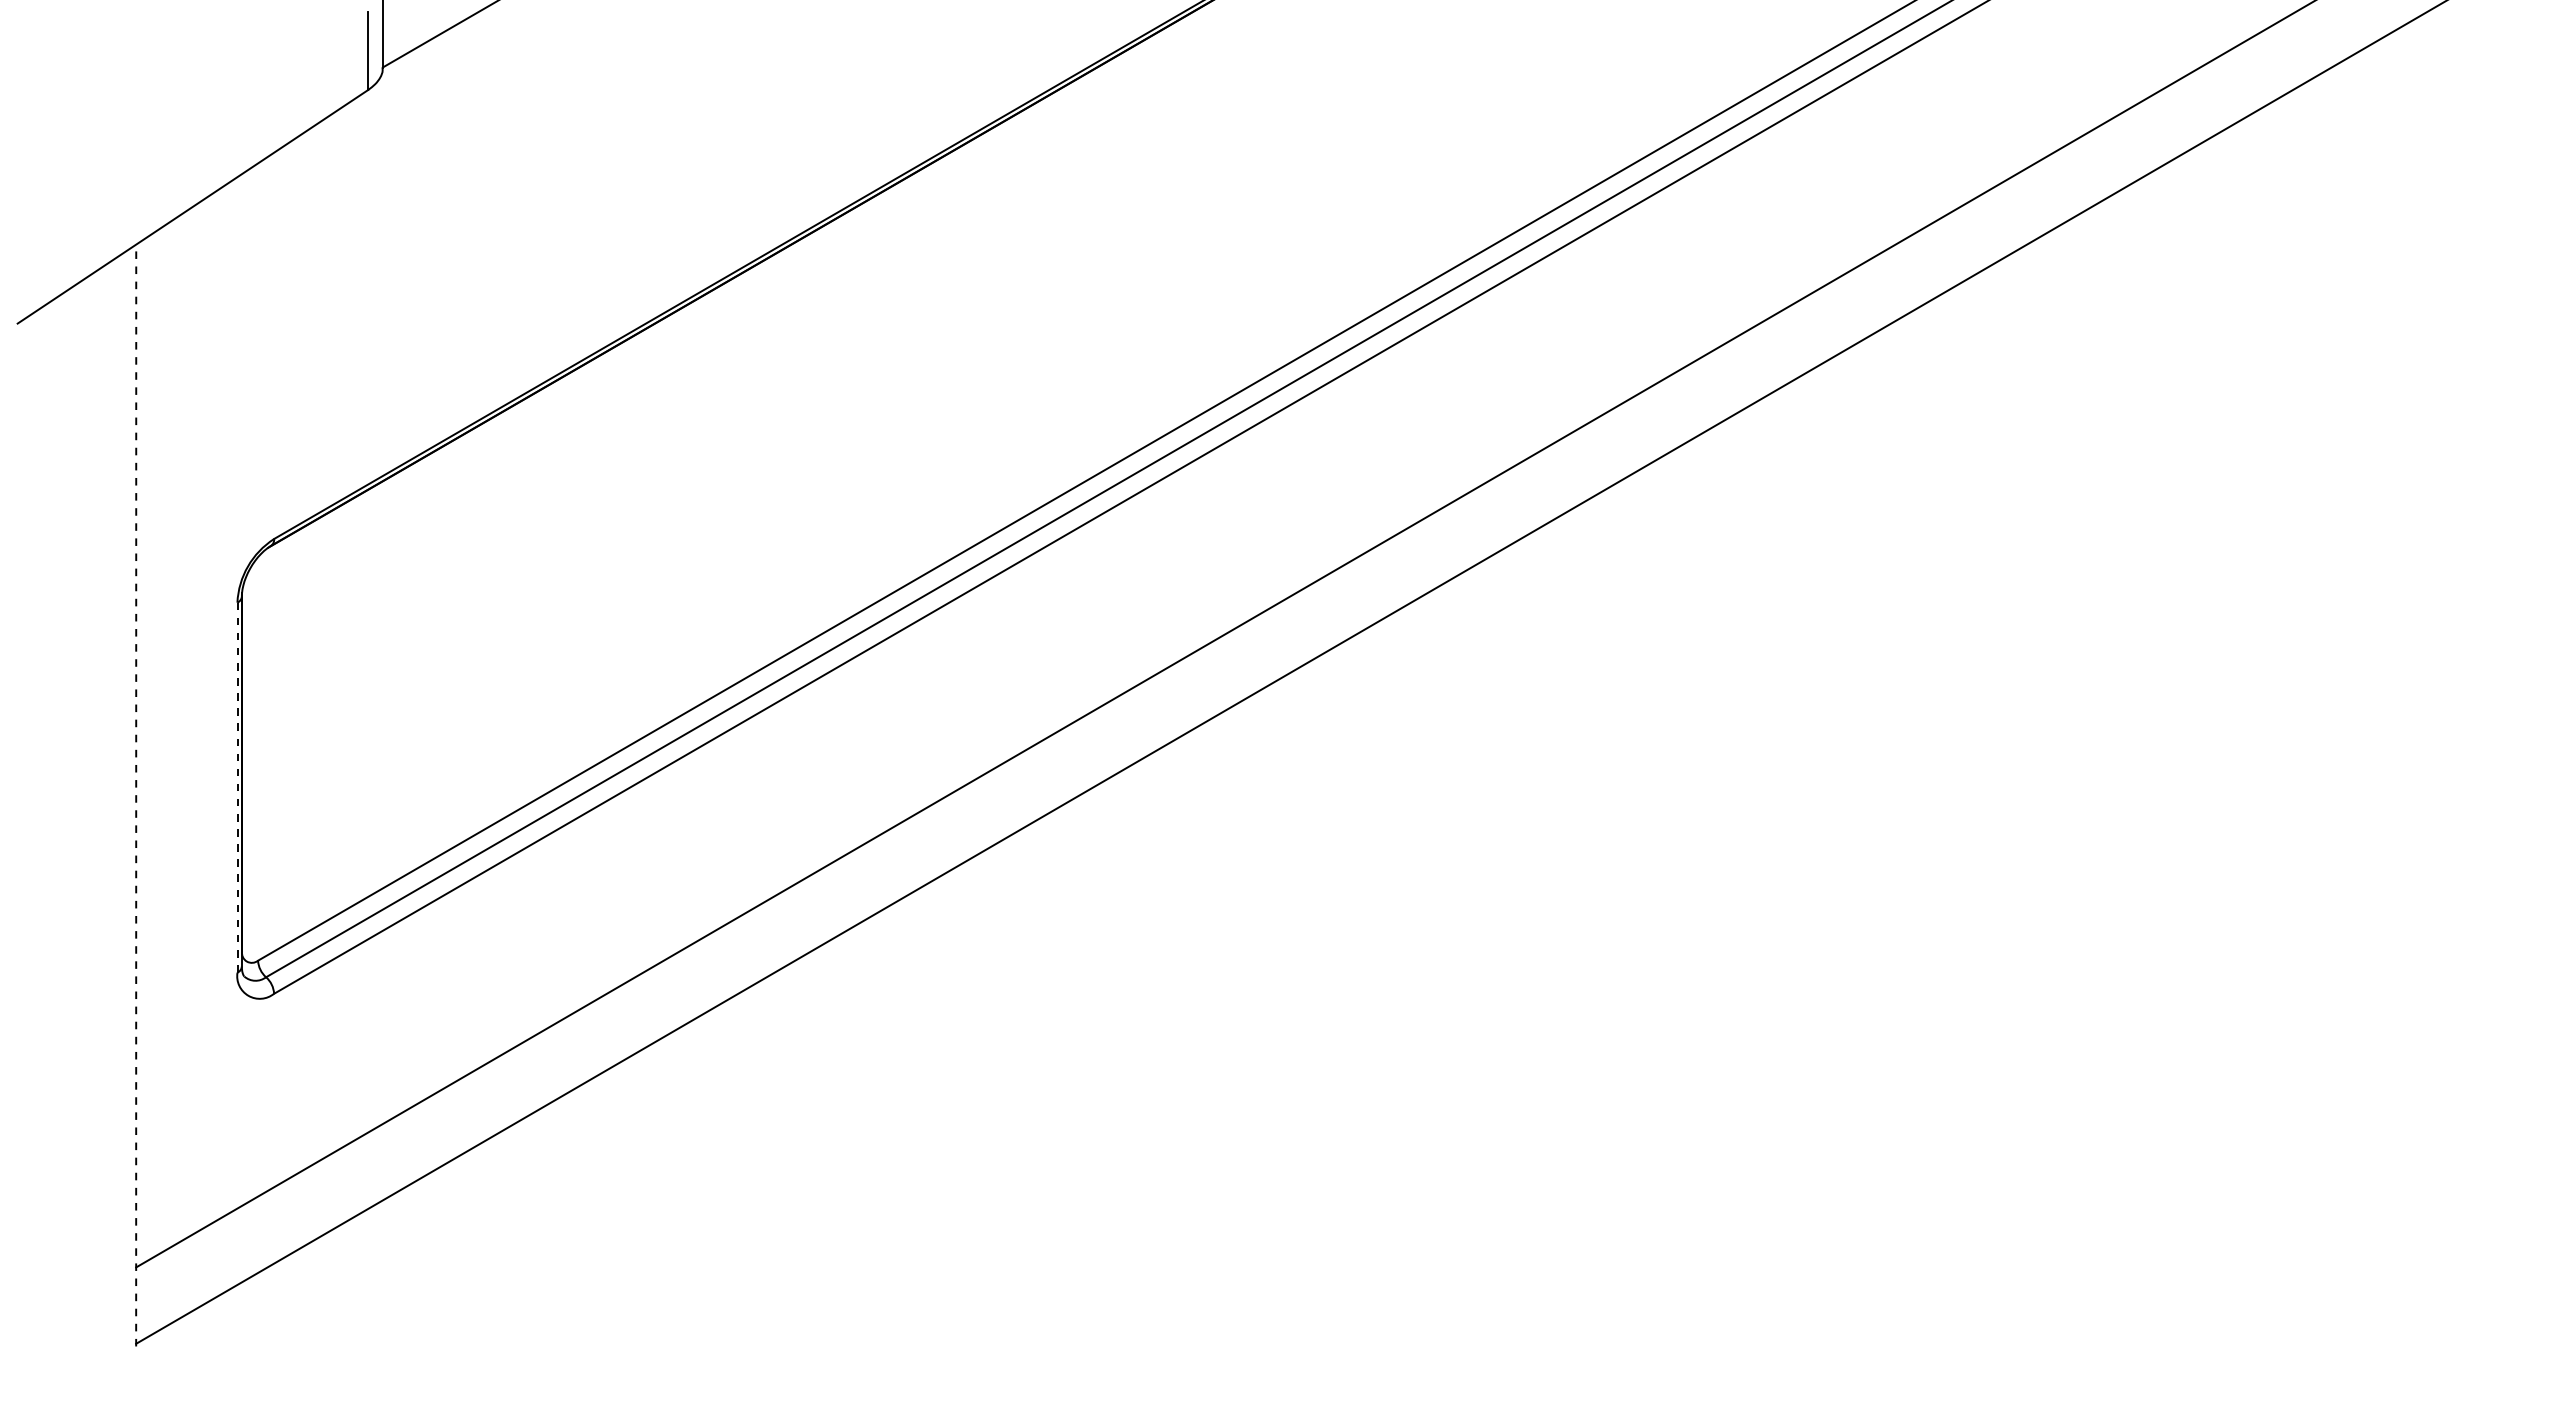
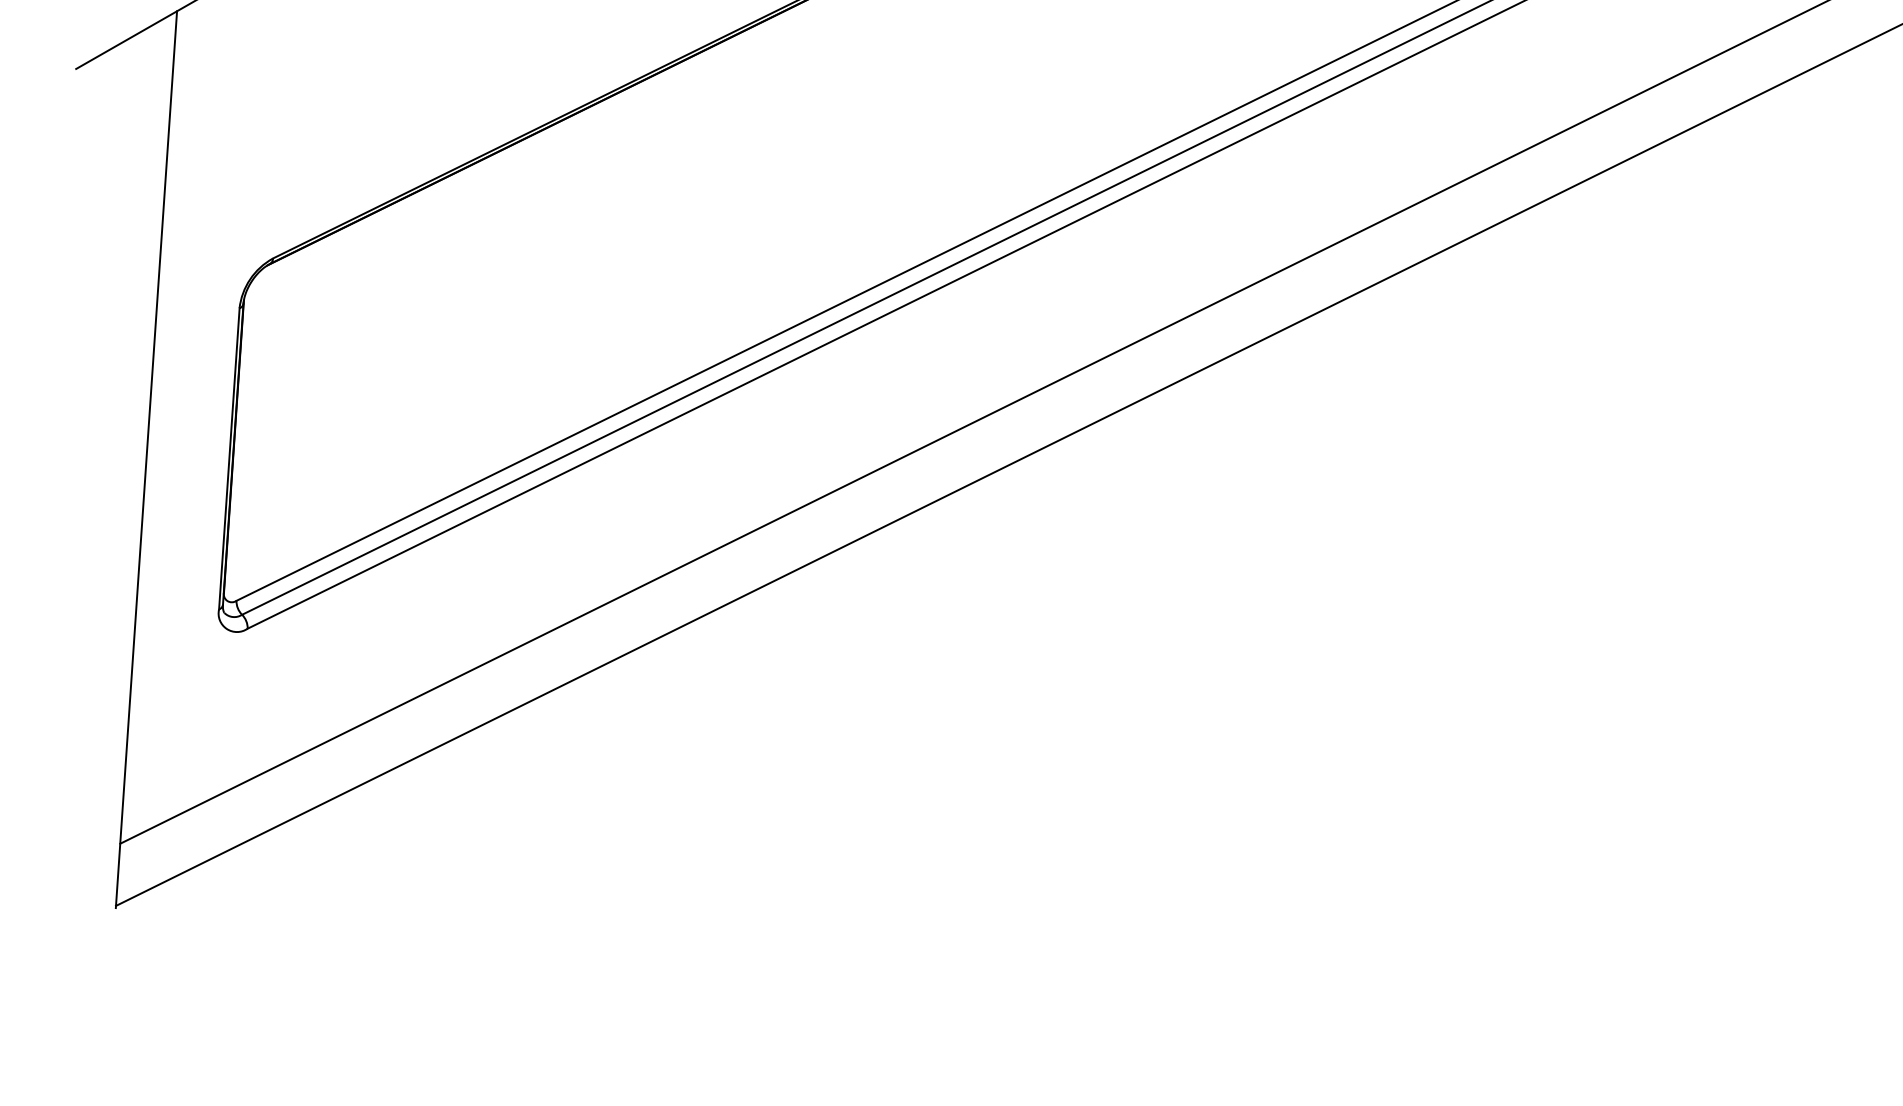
line: (237, 787) -> (229, 458), dashed -> solid
line: (136, 795) -> (146, 459), dashed -> solid

